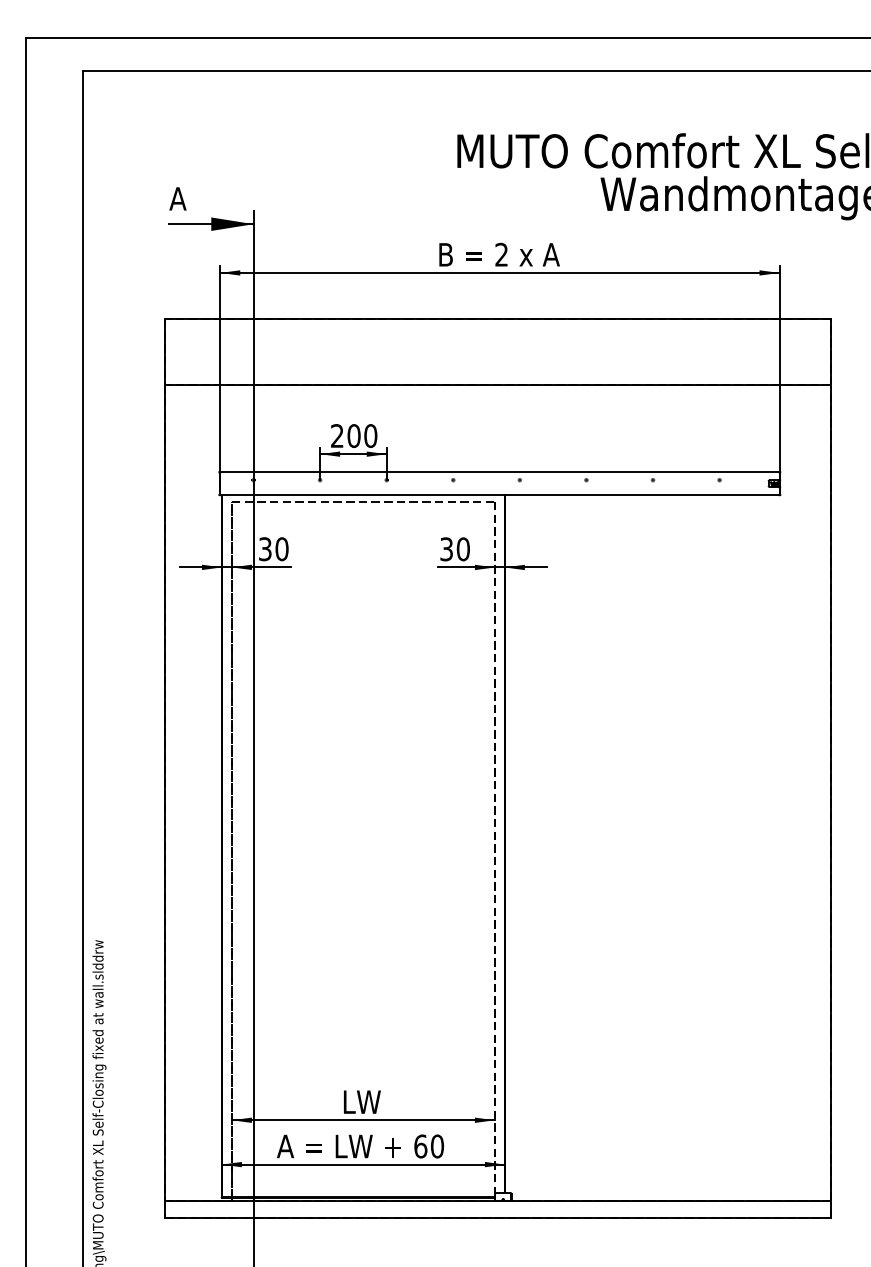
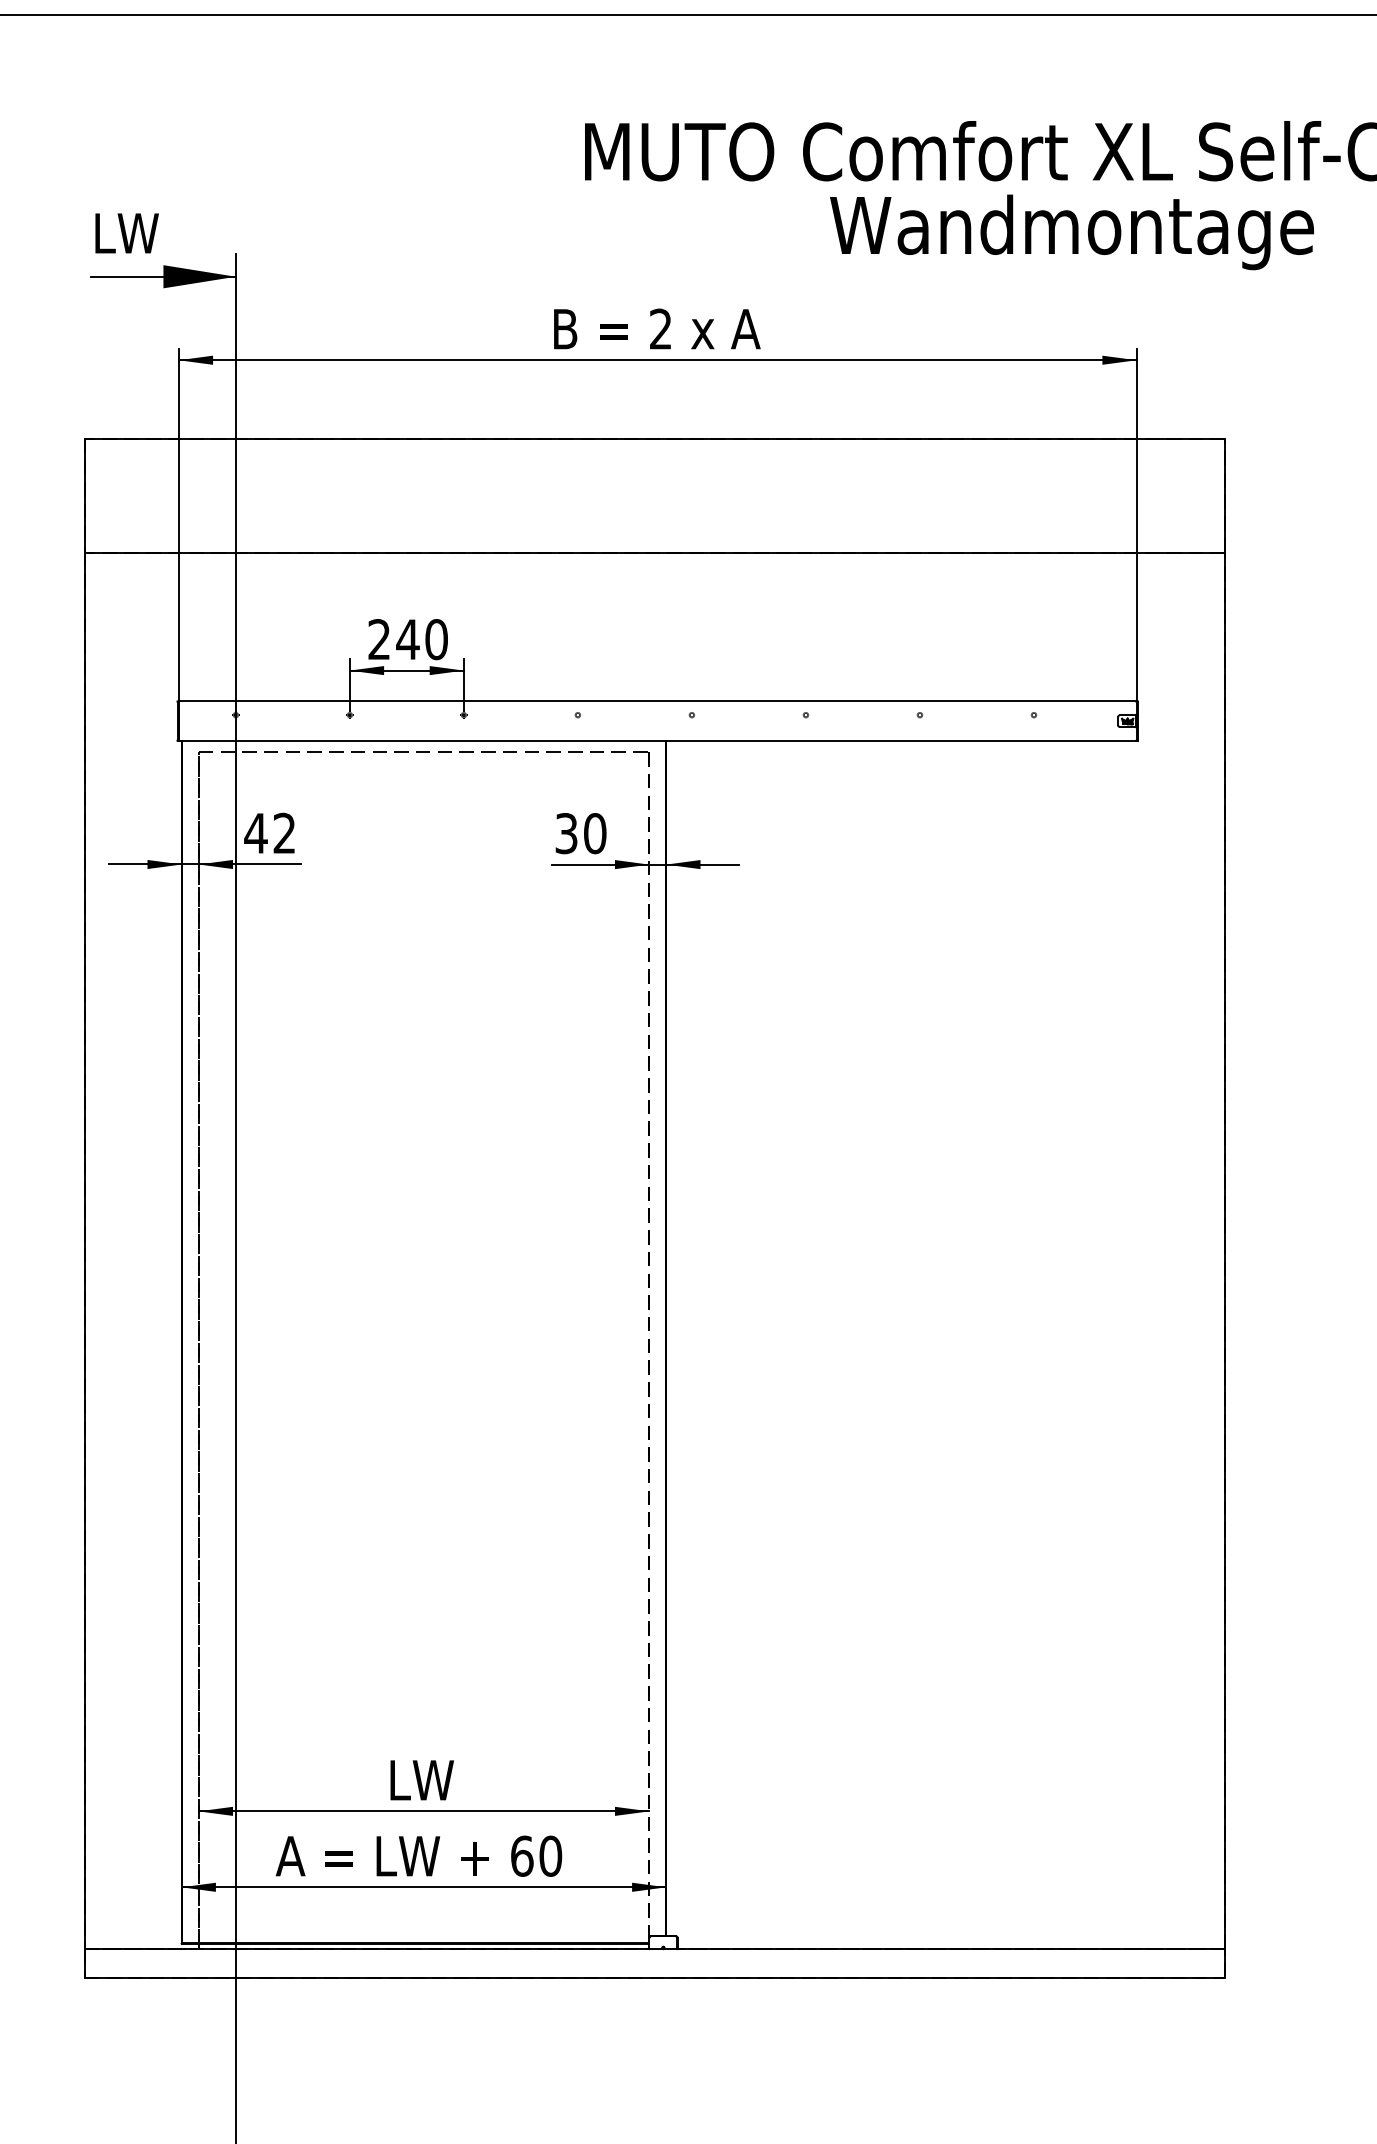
text: (188, 198) -> (124, 232), A -> LW
text: (353, 436) -> (407, 640), 200 -> 240
text: (273, 549) -> (270, 833), 30 -> 42

